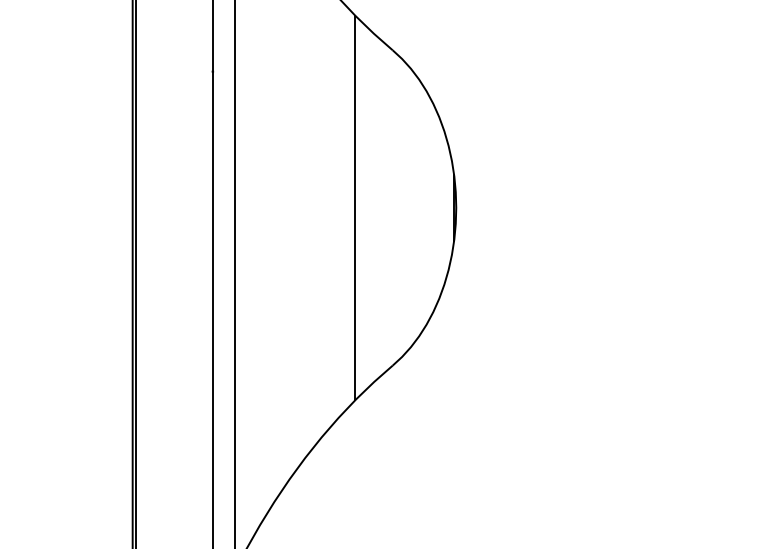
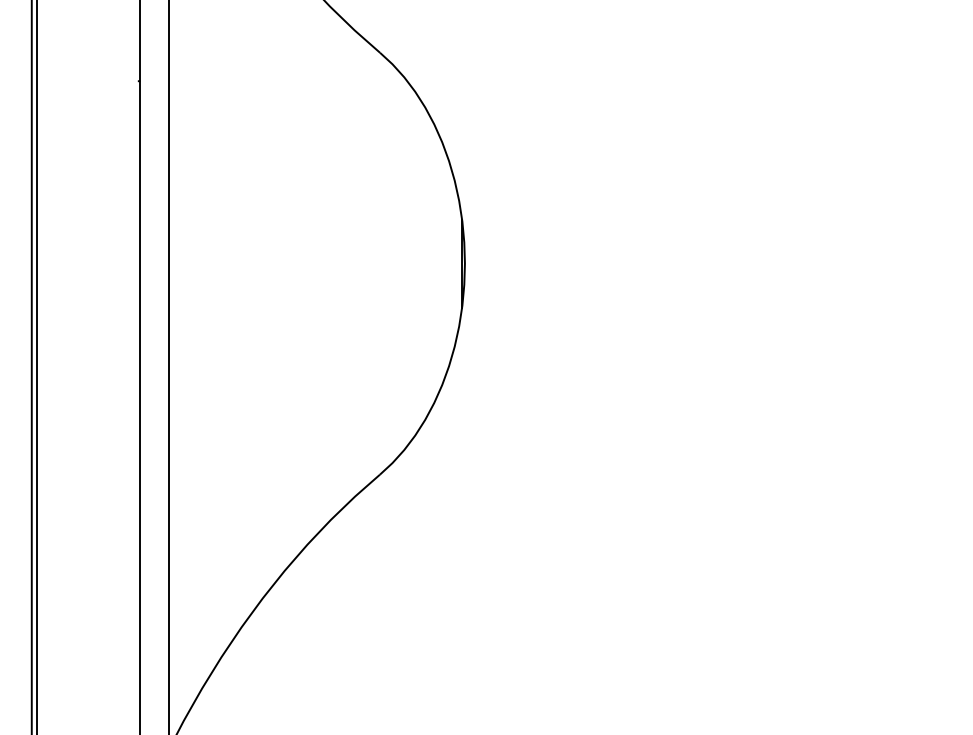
line: (355, 207) -> (330, 263), removed

